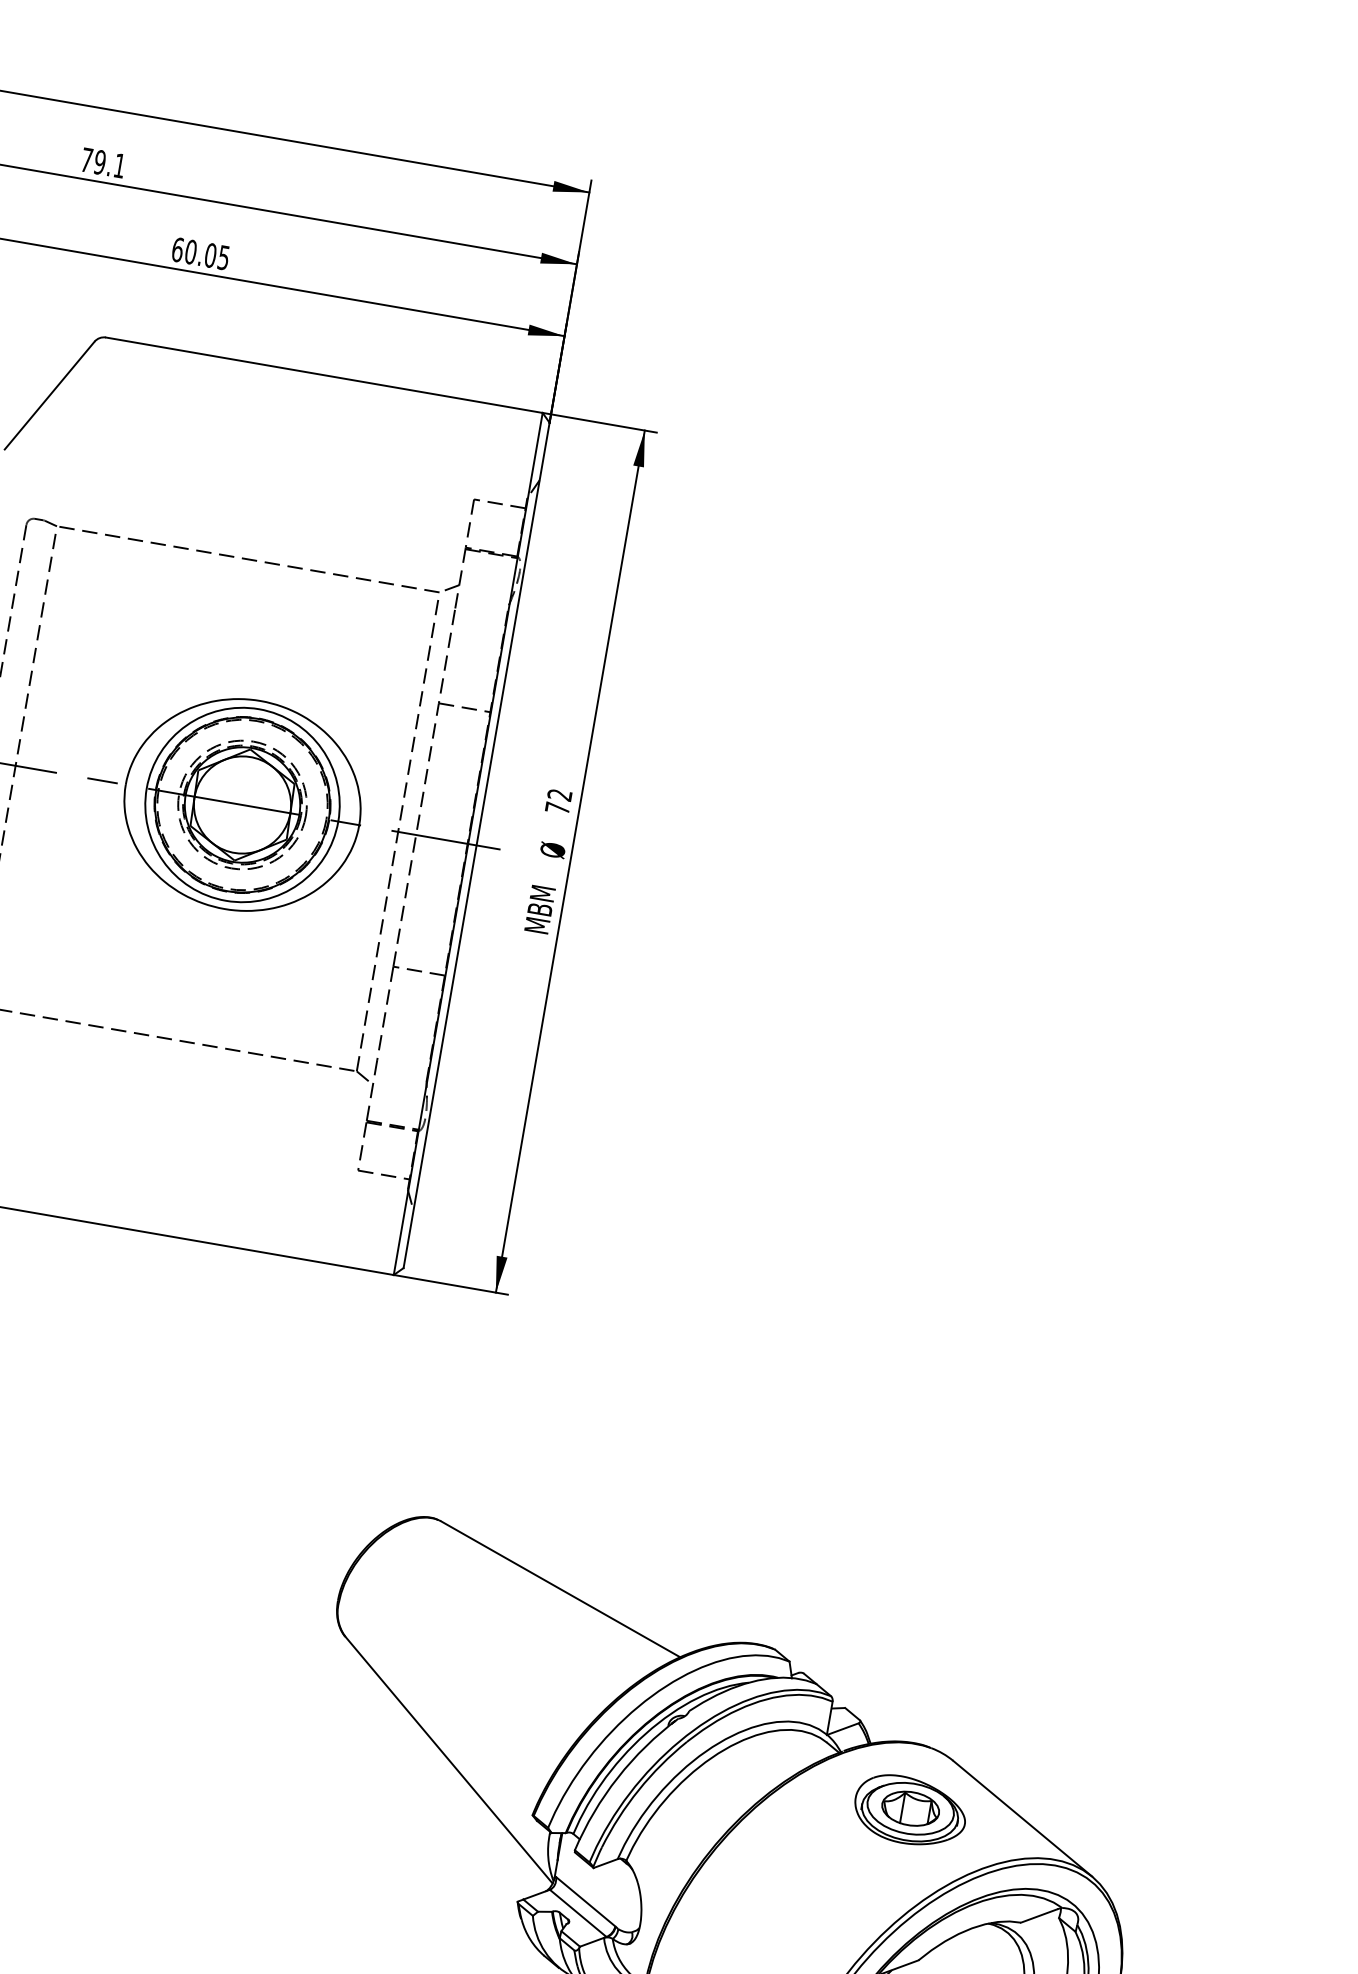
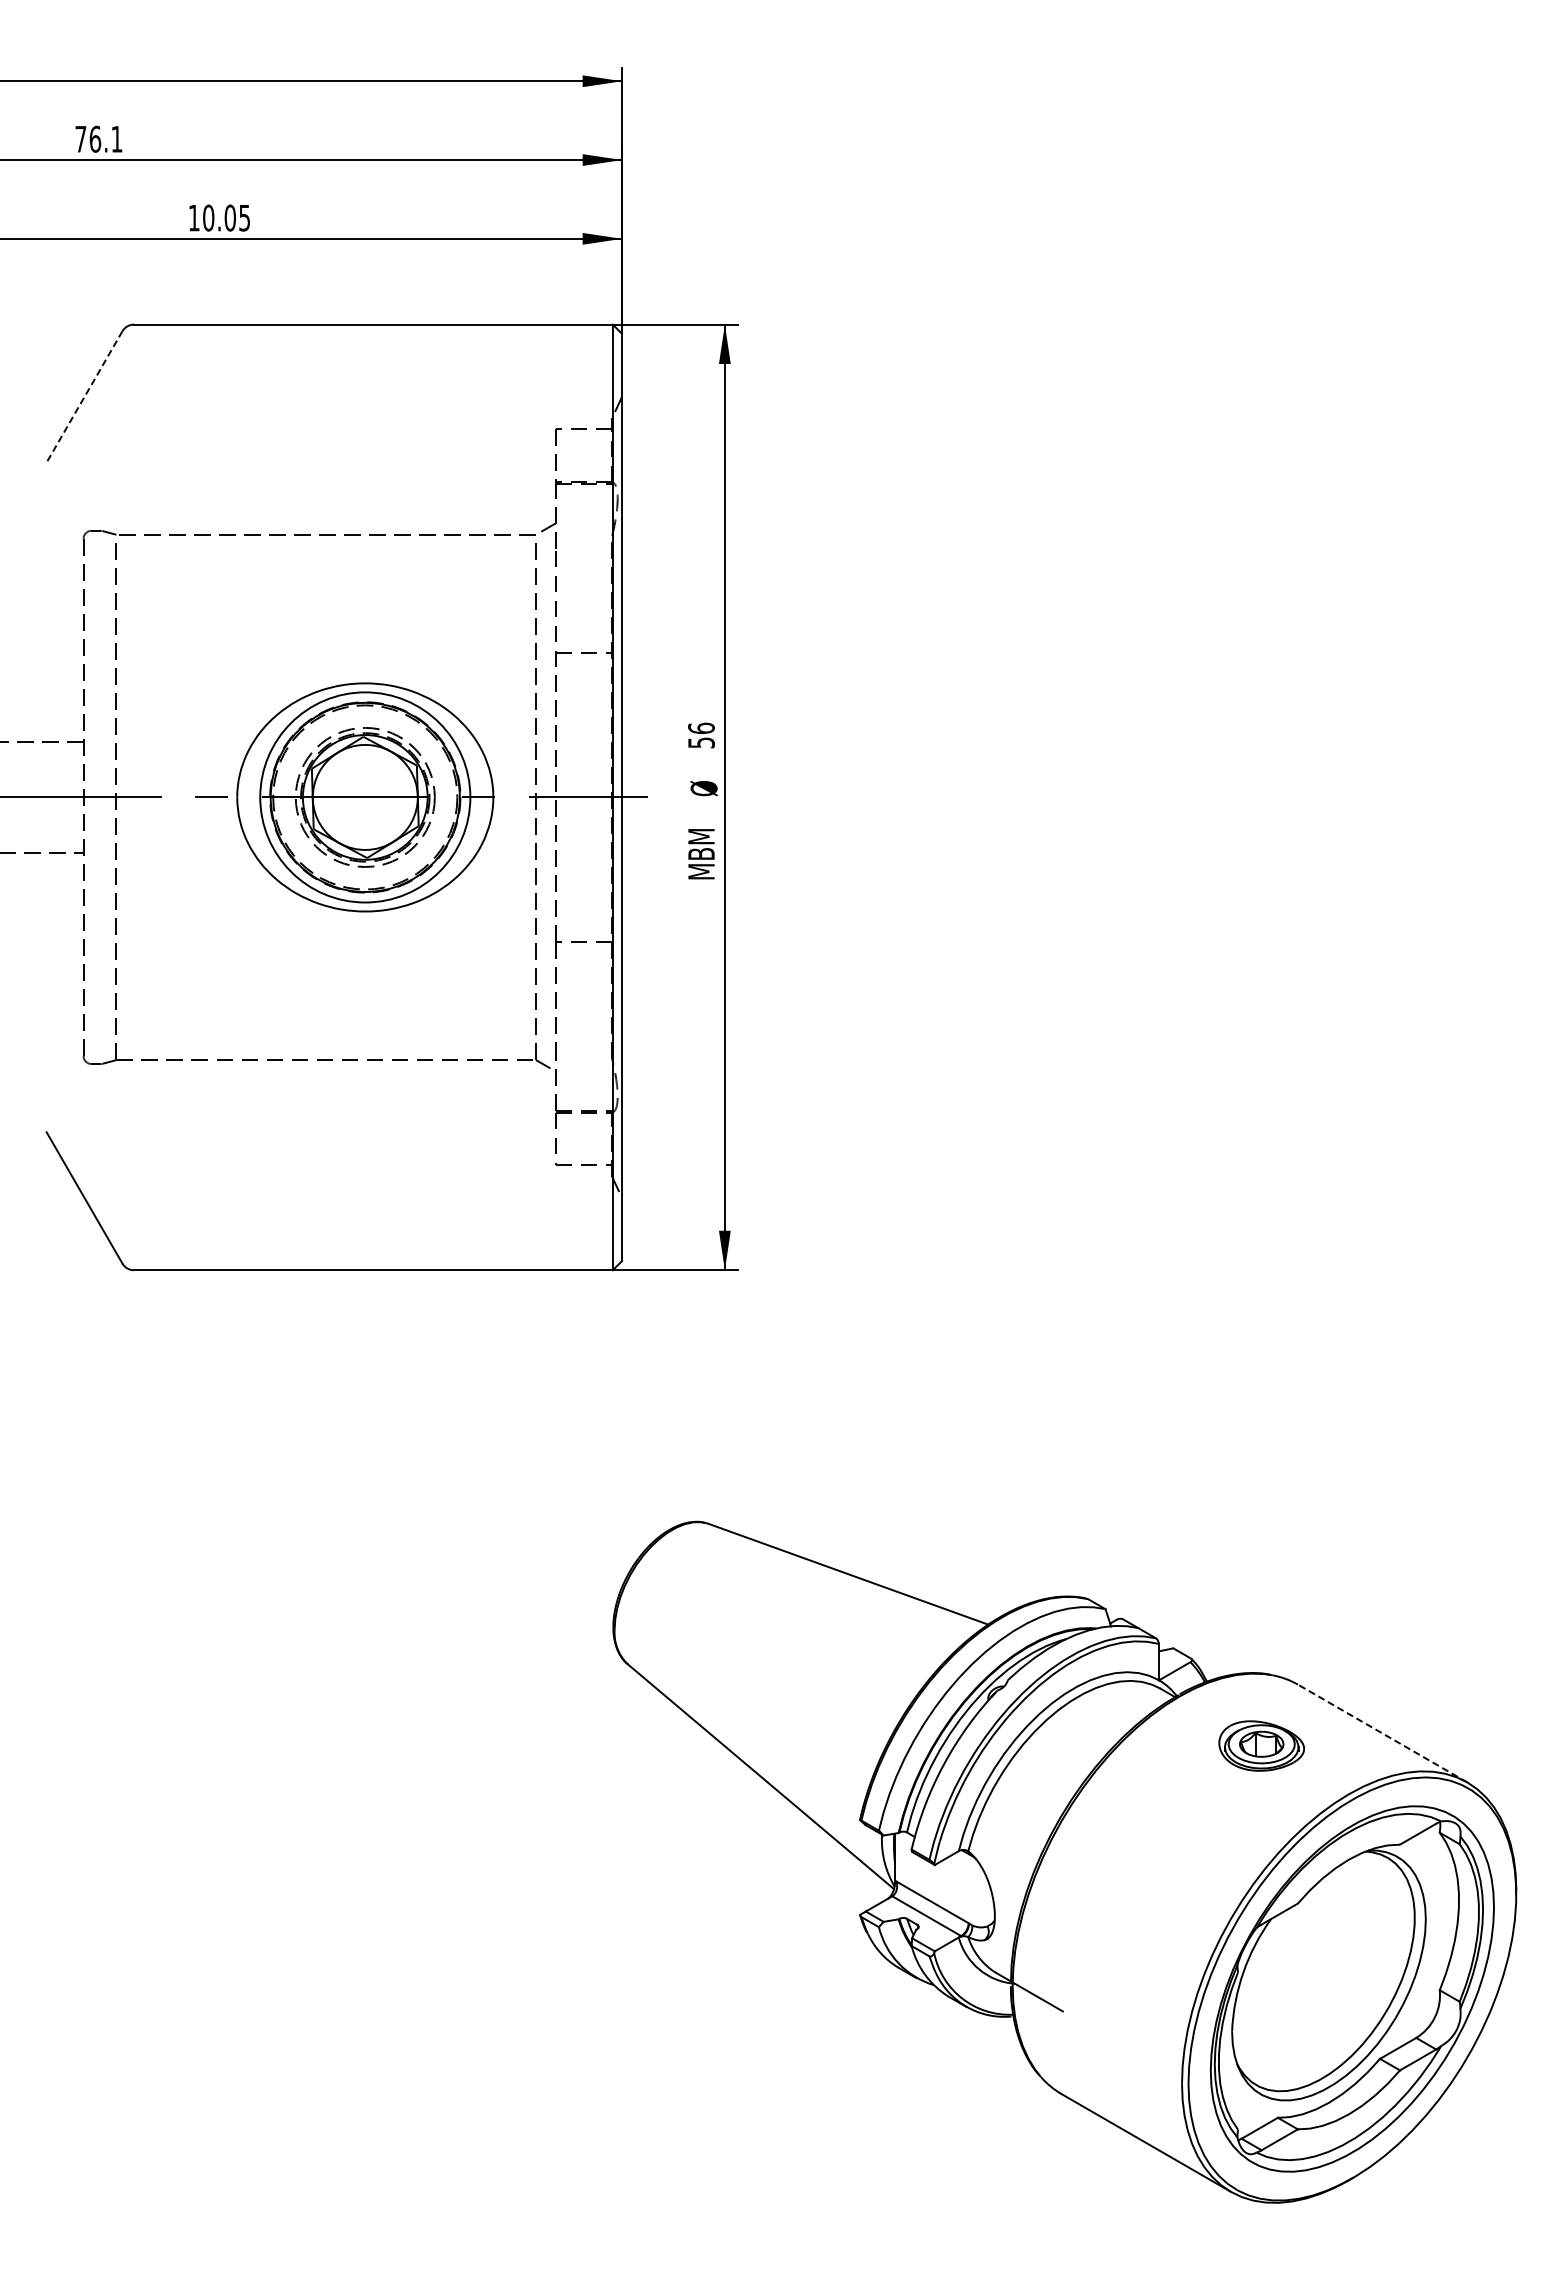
text: (100, 161) -> (95, 138), 79.1 -> 76.1
text: (177, 249) -> (193, 217), 60.05 -> 10.05
line: (49, 395) -> (84, 396), solid -> dashed
text: (558, 801) -> (701, 735), 72 -> 56
part: (910, 1810) -> (1261, 1745), size x0.7
line: (1022, 1818) -> (1382, 1733), solid -> dashed

